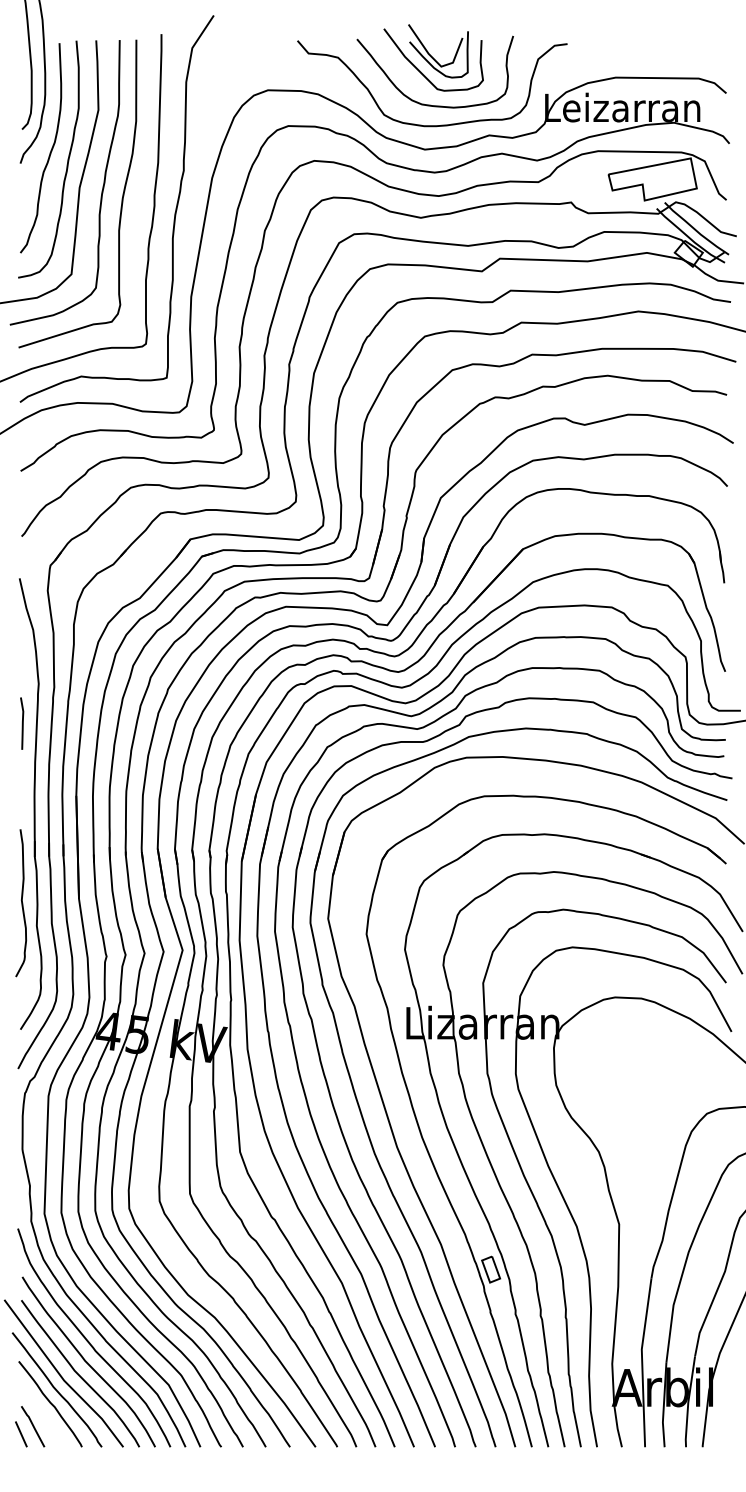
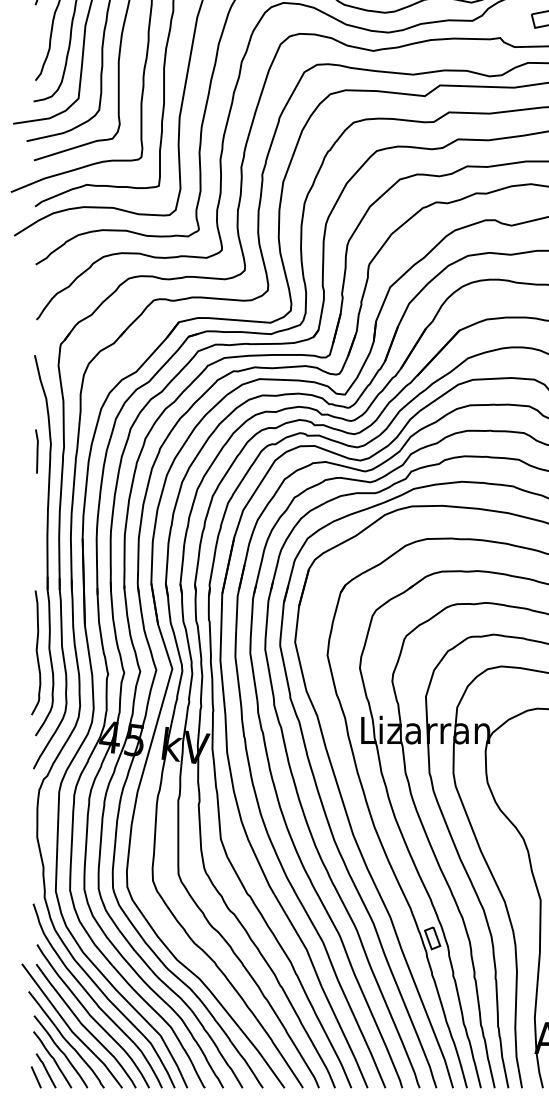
curve: (22, 723) -> (37, 451), moved
curve: (21, 903) -> (36, 653), moved
curve: (40, 1412) -> (52, 1058), added

